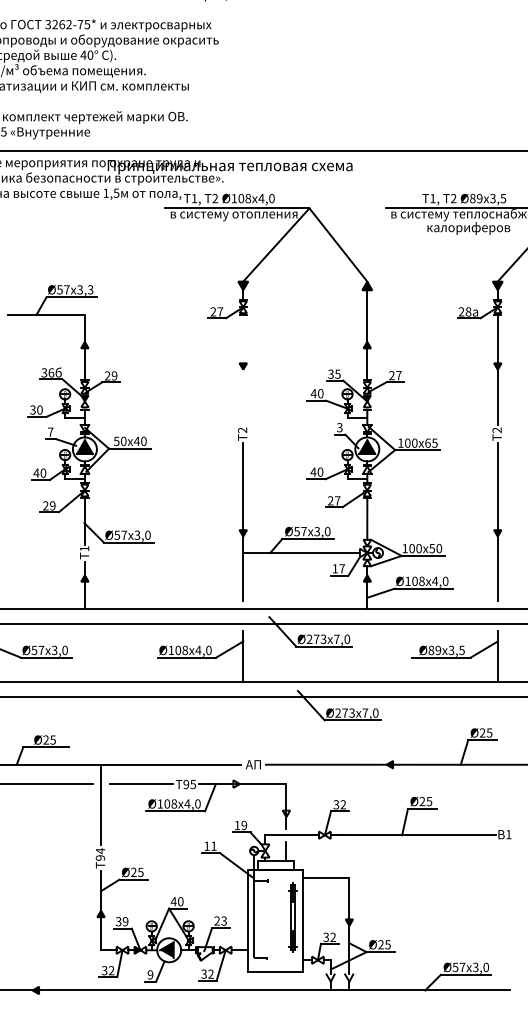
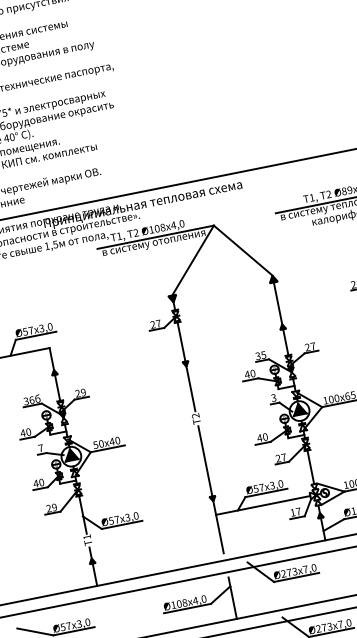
text: (90, 289) -> (50, 326), 3,3 -> 3,0
line: (243, 369) -> (186, 366), added
text: (32, 409) -> (22, 432), 30 -> 40

